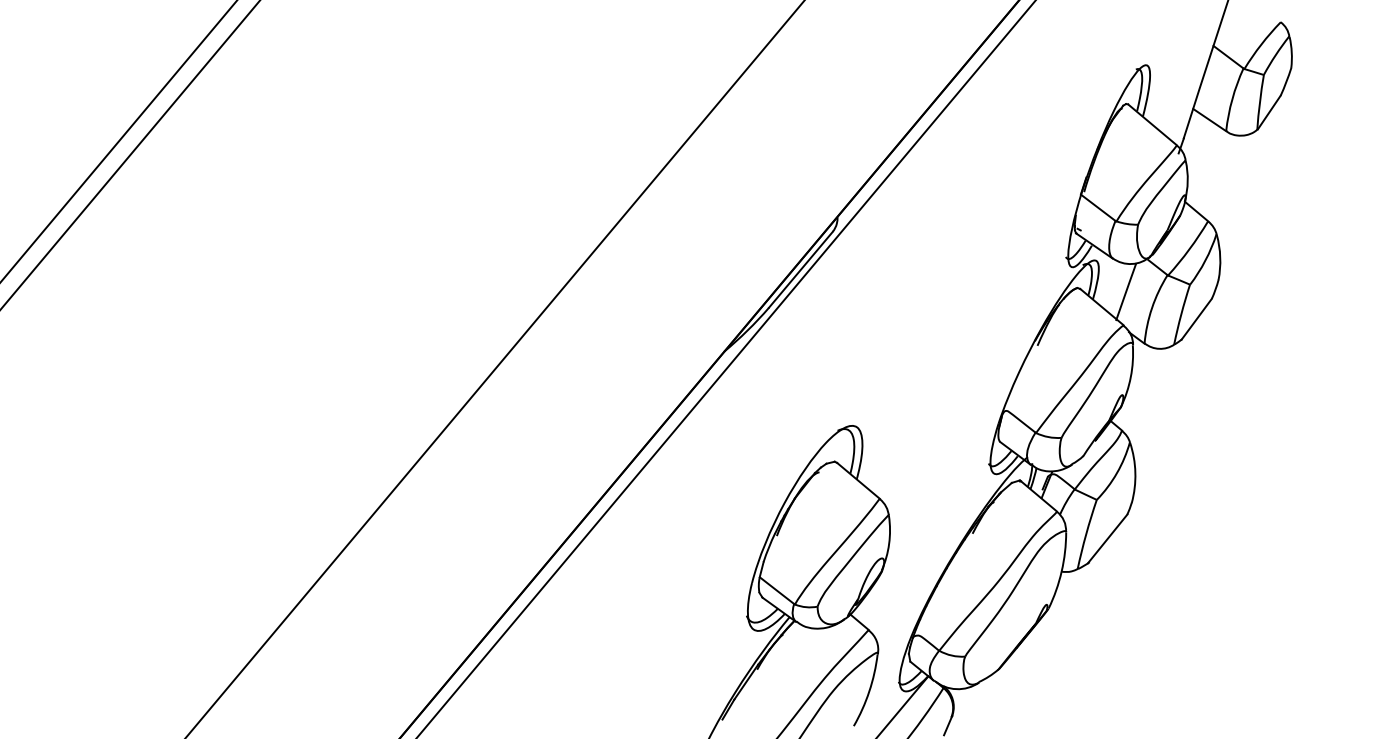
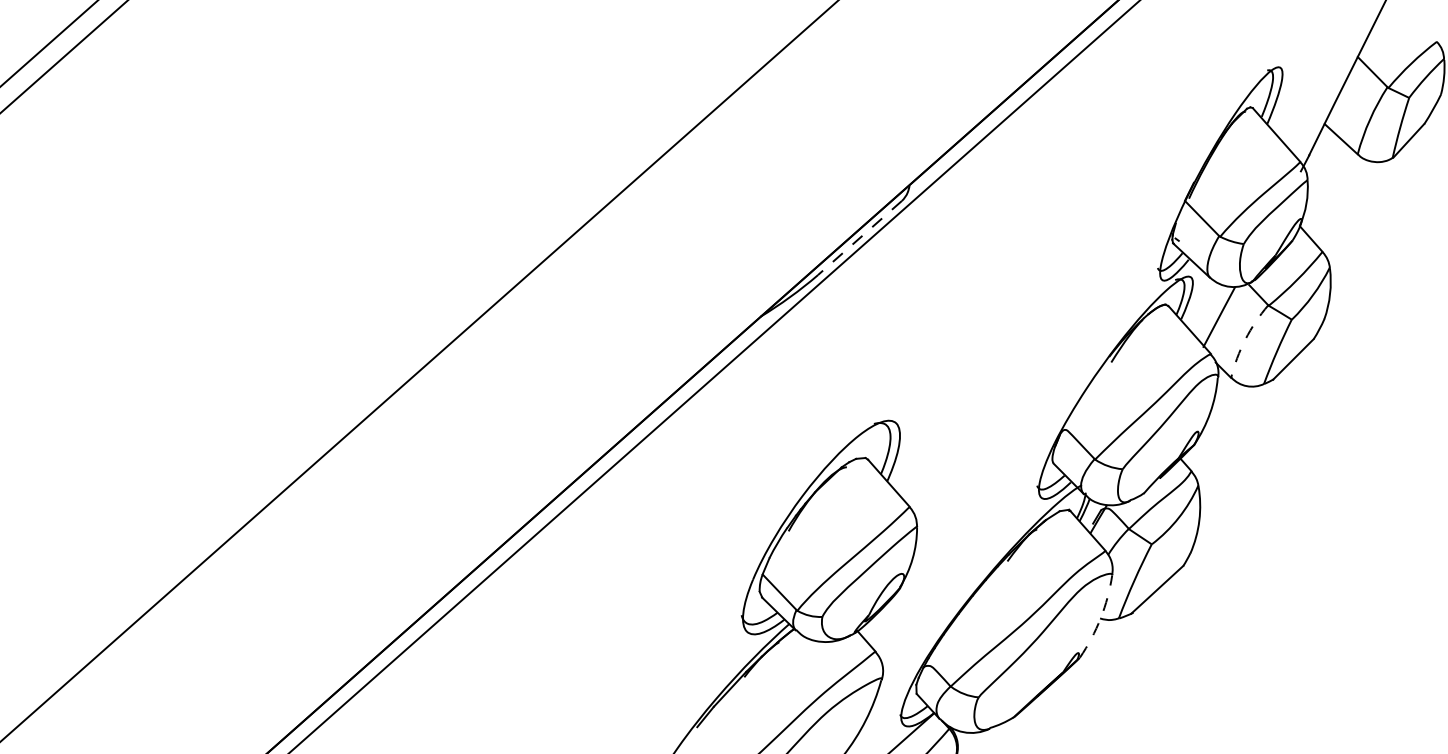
line: (800, 269) -> (859, 237), solid -> dashed
arc: (1152, 308) -> (1245, 339), solid -> dashed
arc: (1061, 571) -> (1100, 618), solid -> dashed

